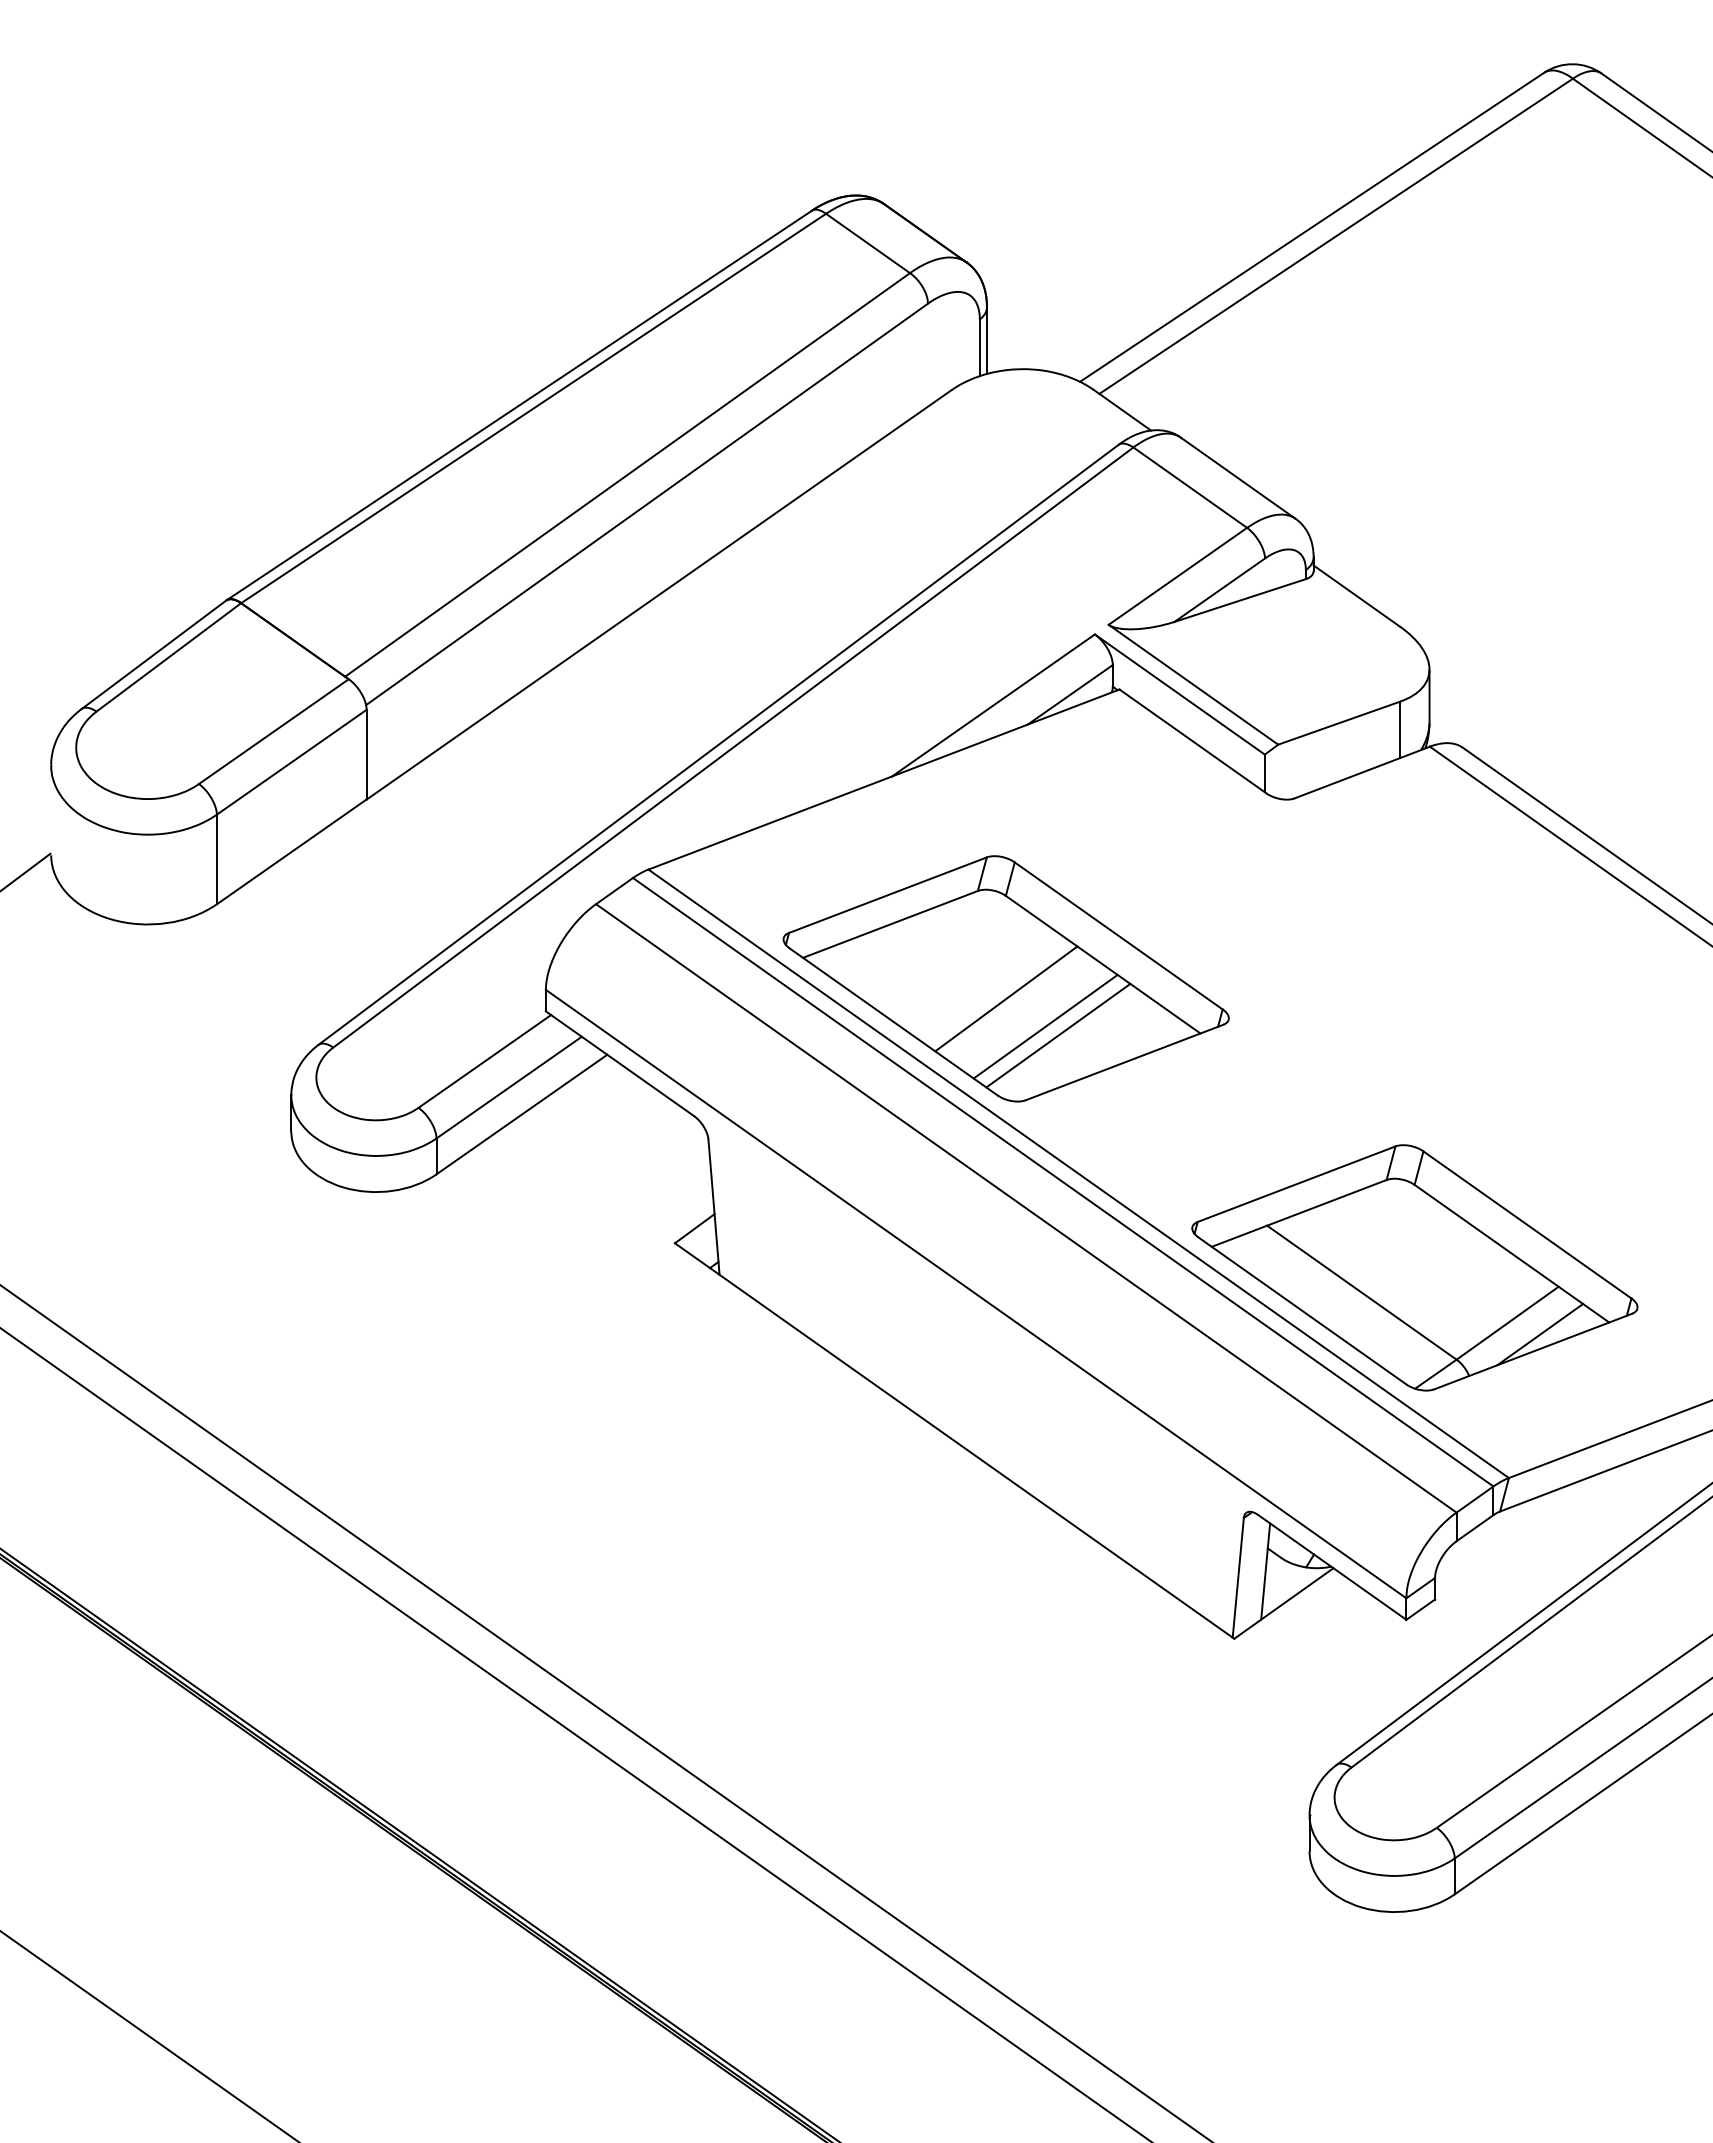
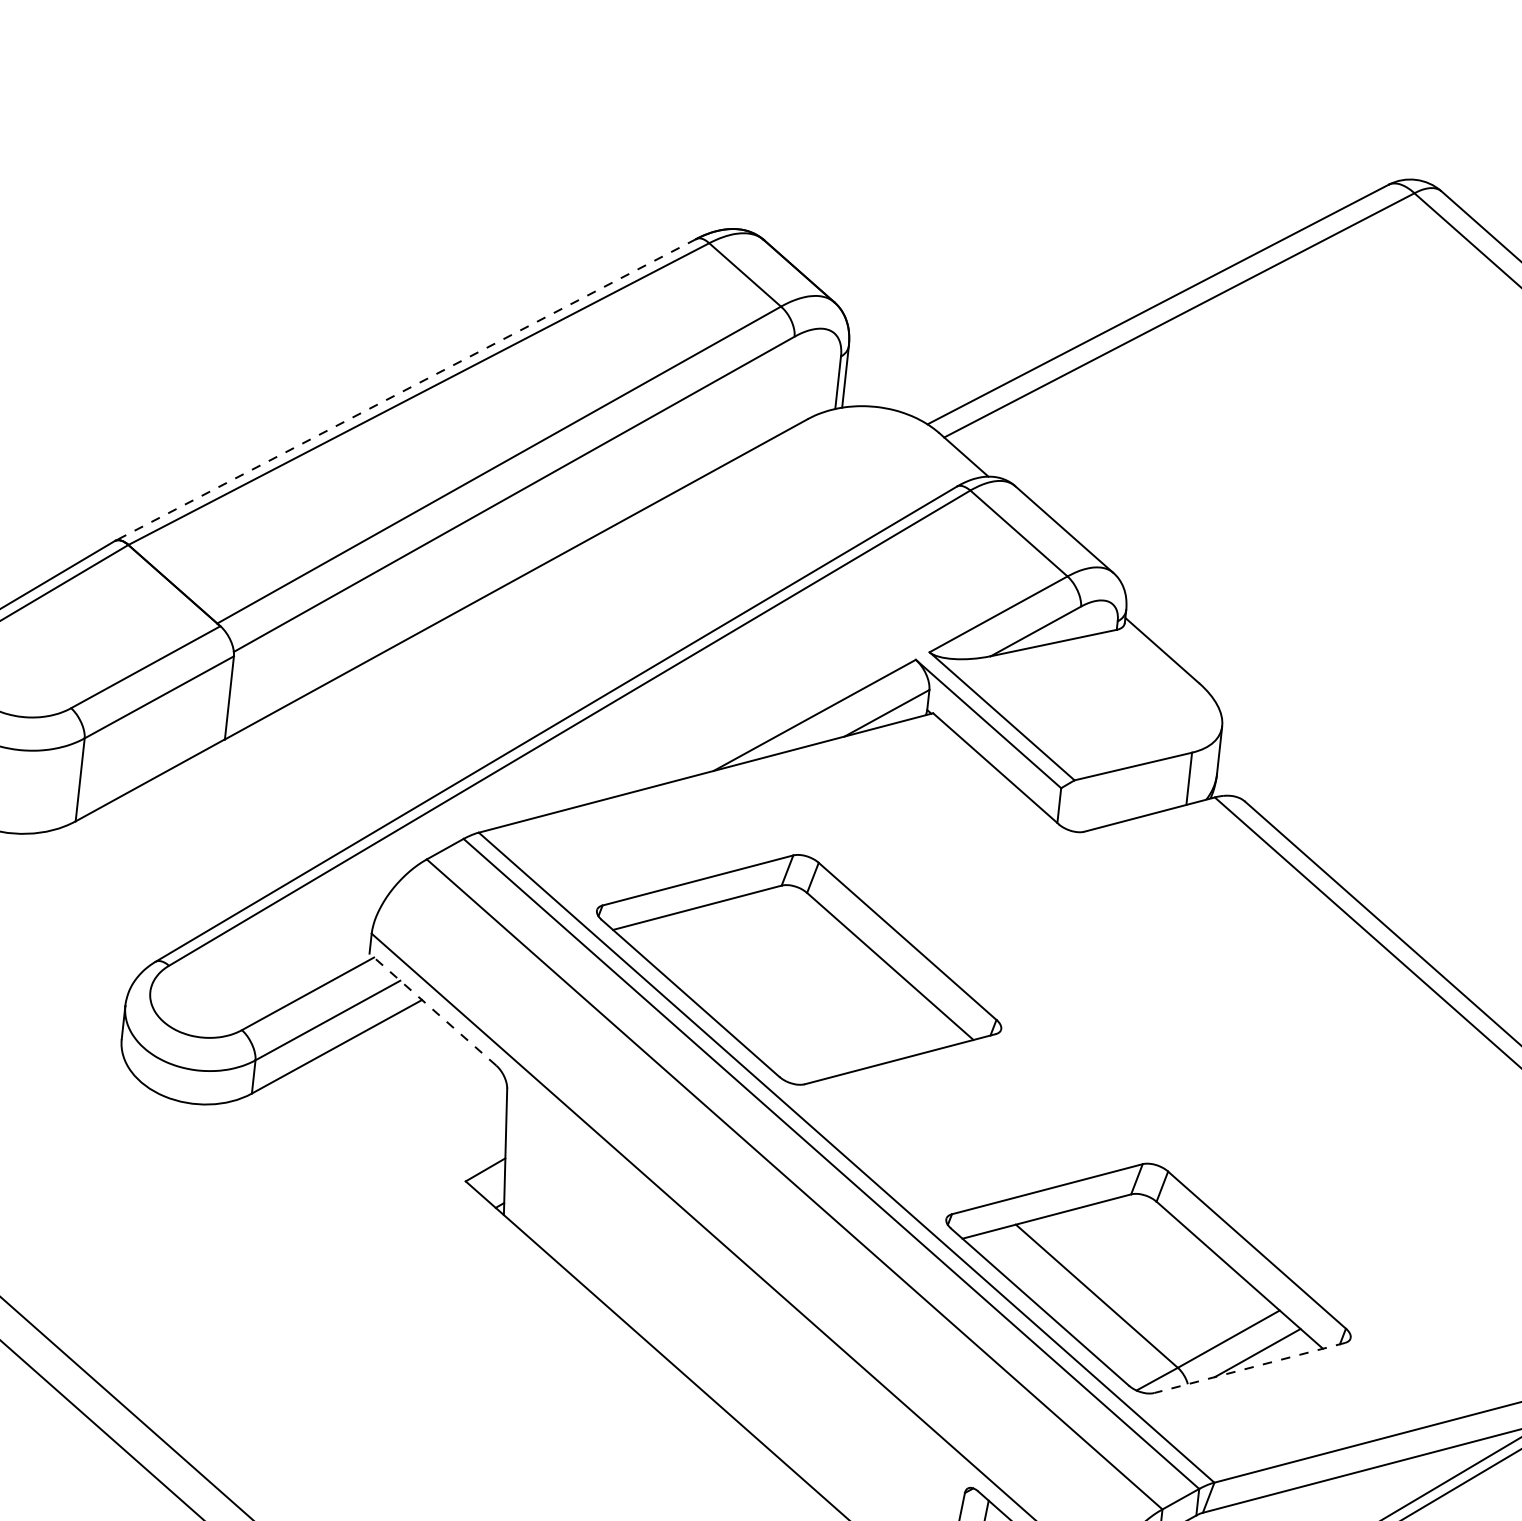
line: (518, 405) -> (405, 389), solid -> dashed
line: (1006, 998) -> (797, 988), removed
line: (1045, 1026) -> (830, 1017), removed
line: (1058, 1035) -> (841, 1027), removed
line: (620, 1063) -> (433, 1009), solid -> dashed
line: (1533, 1351) -> (1249, 1367), solid -> dashed

